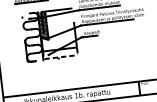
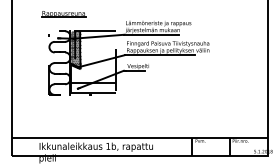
line: (56, 57) -> (87, 93), dashed -> solid

